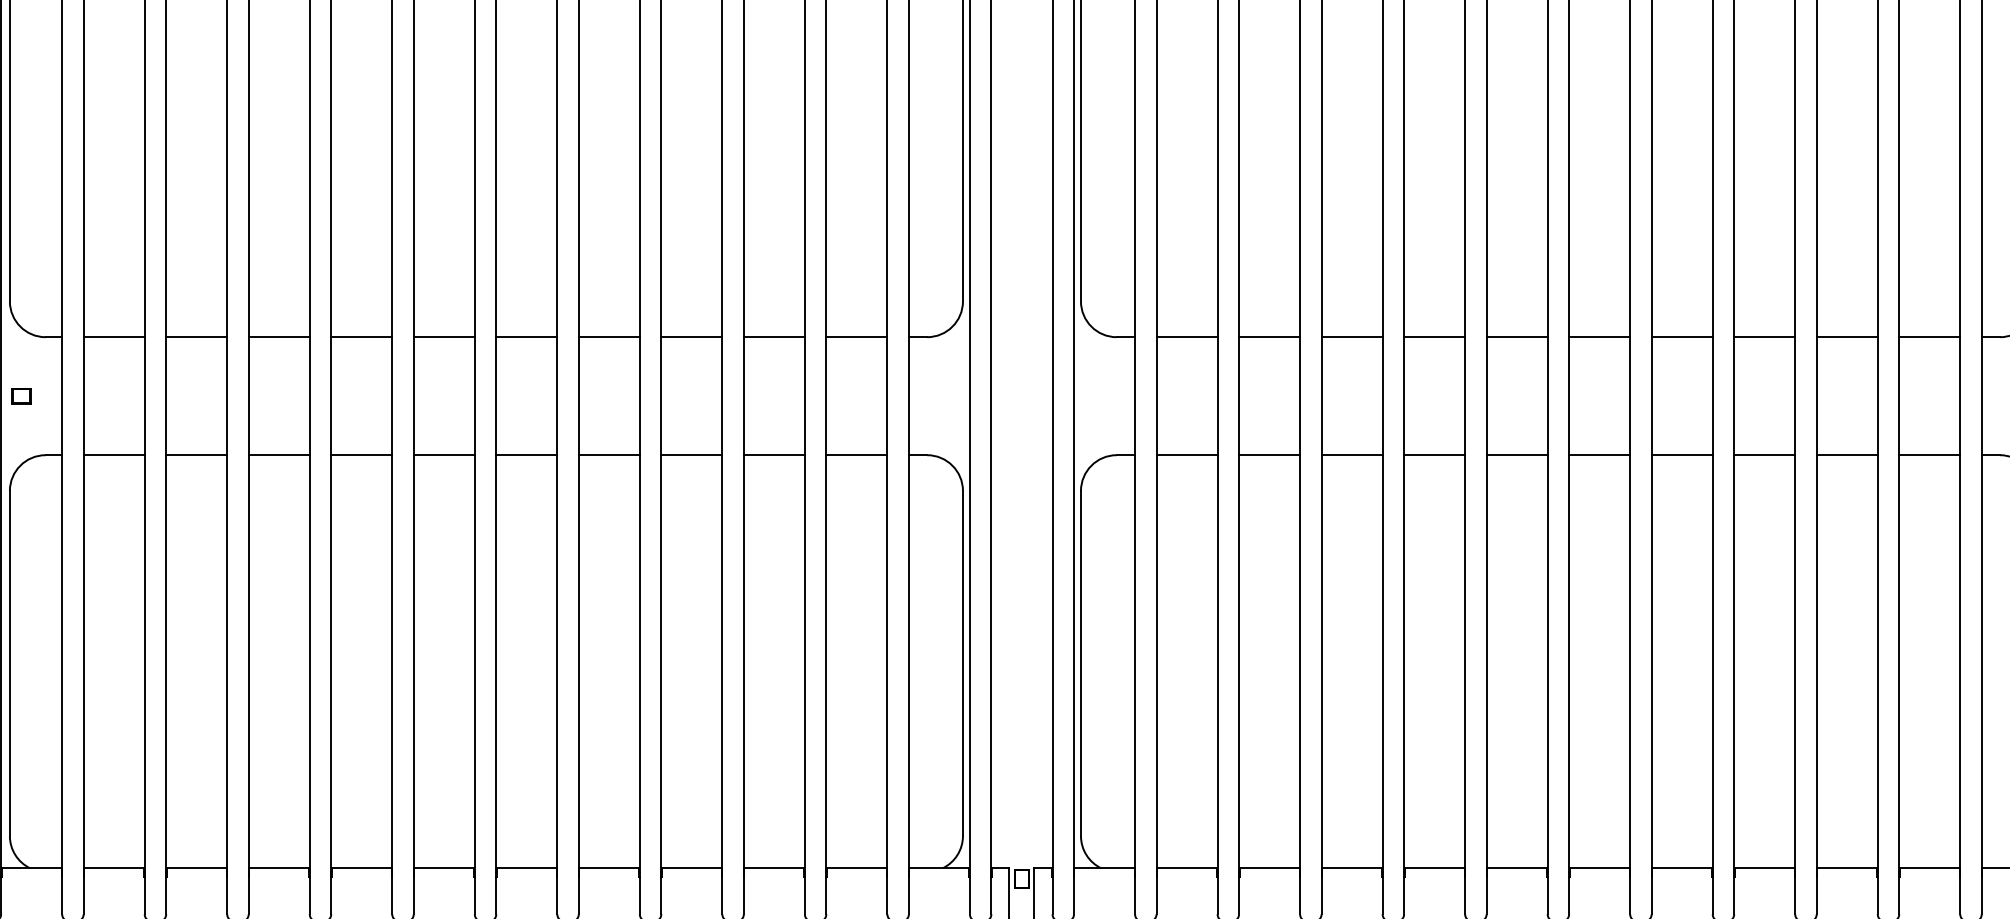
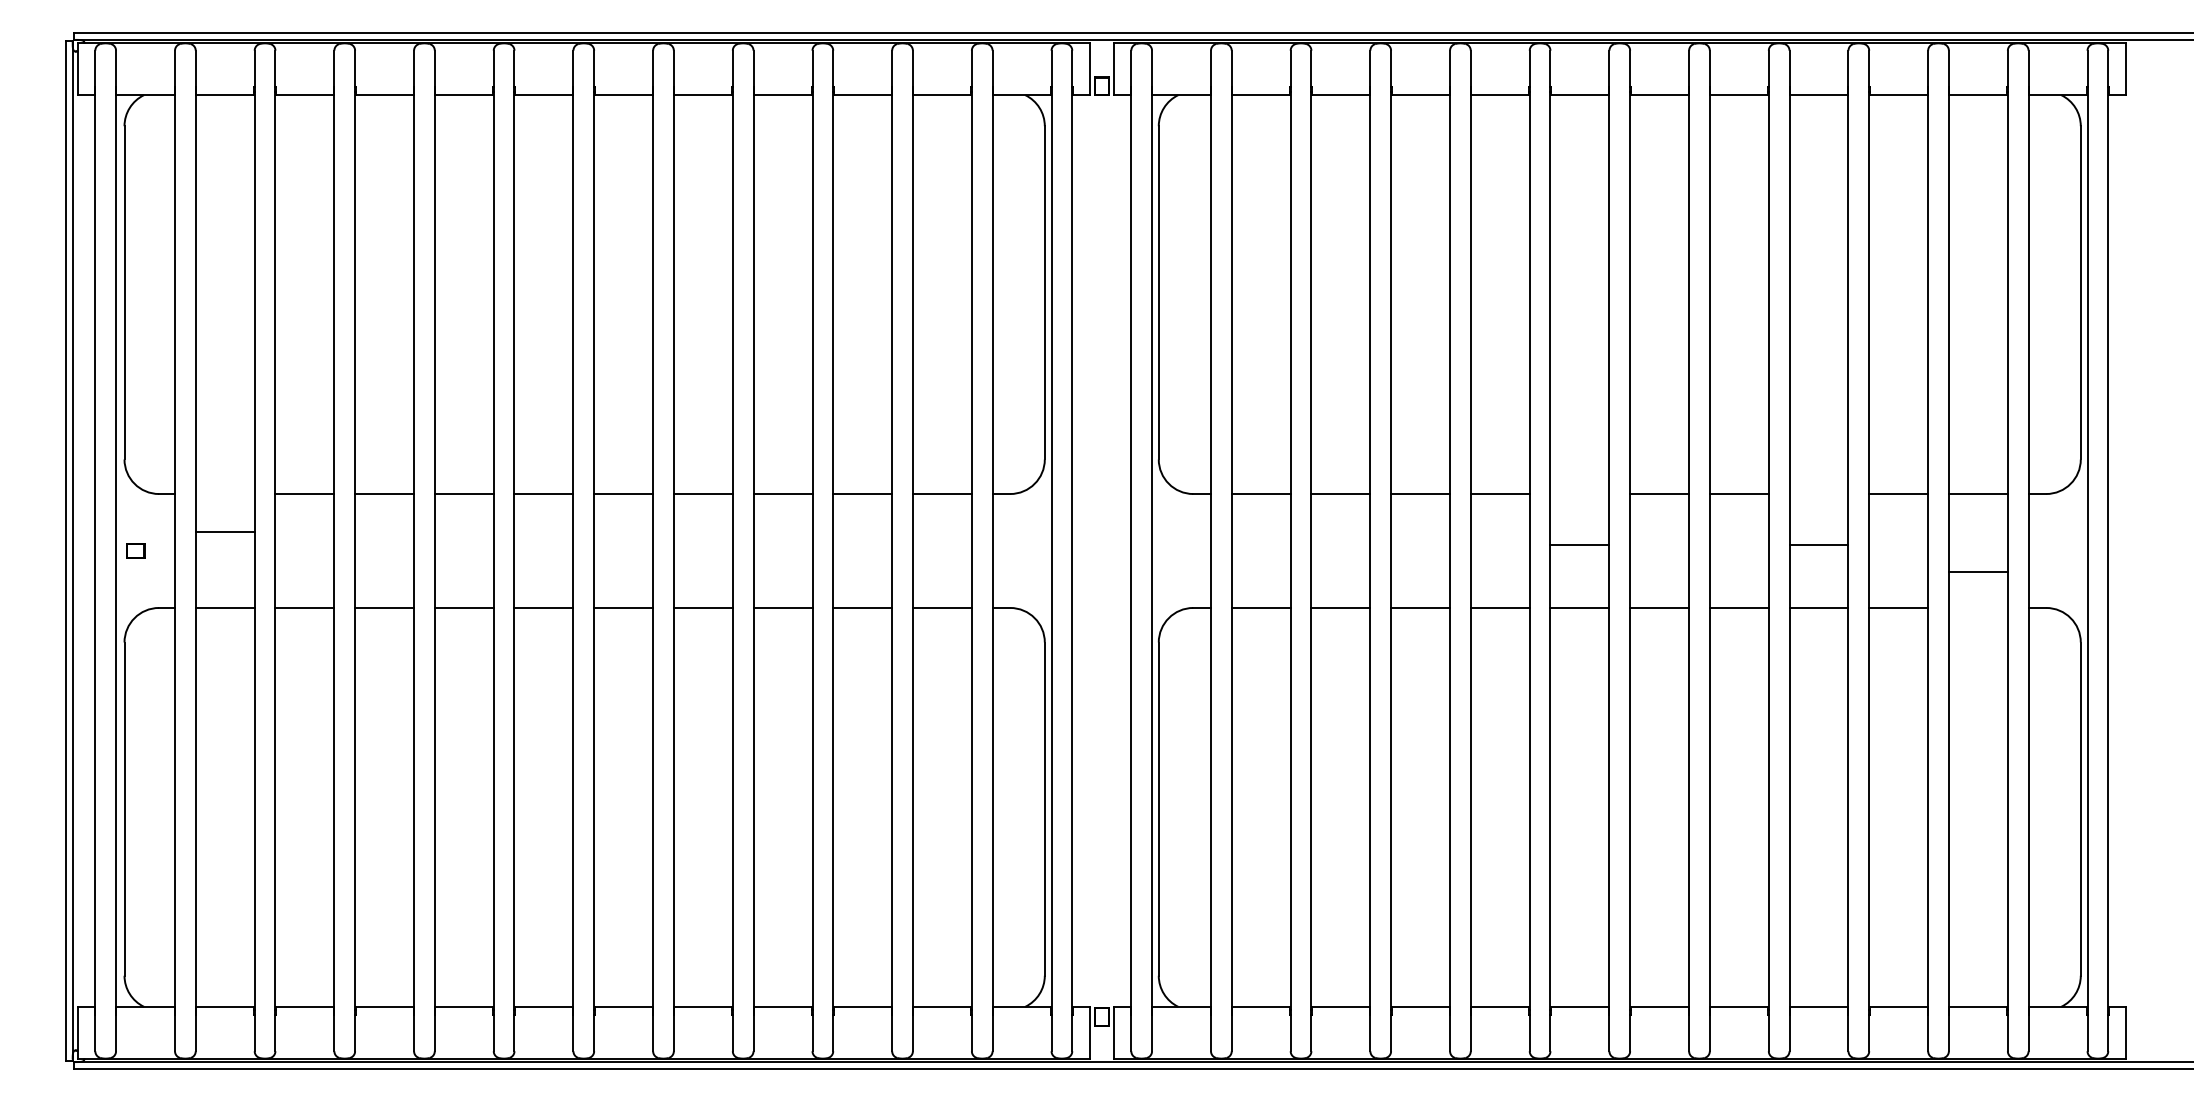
line: (113, 337) -> (224, 532), moved
line: (1516, 337) -> (1579, 545), moved
line: (1764, 337) -> (1818, 545), moved
line: (1928, 454) -> (1977, 571), moved

